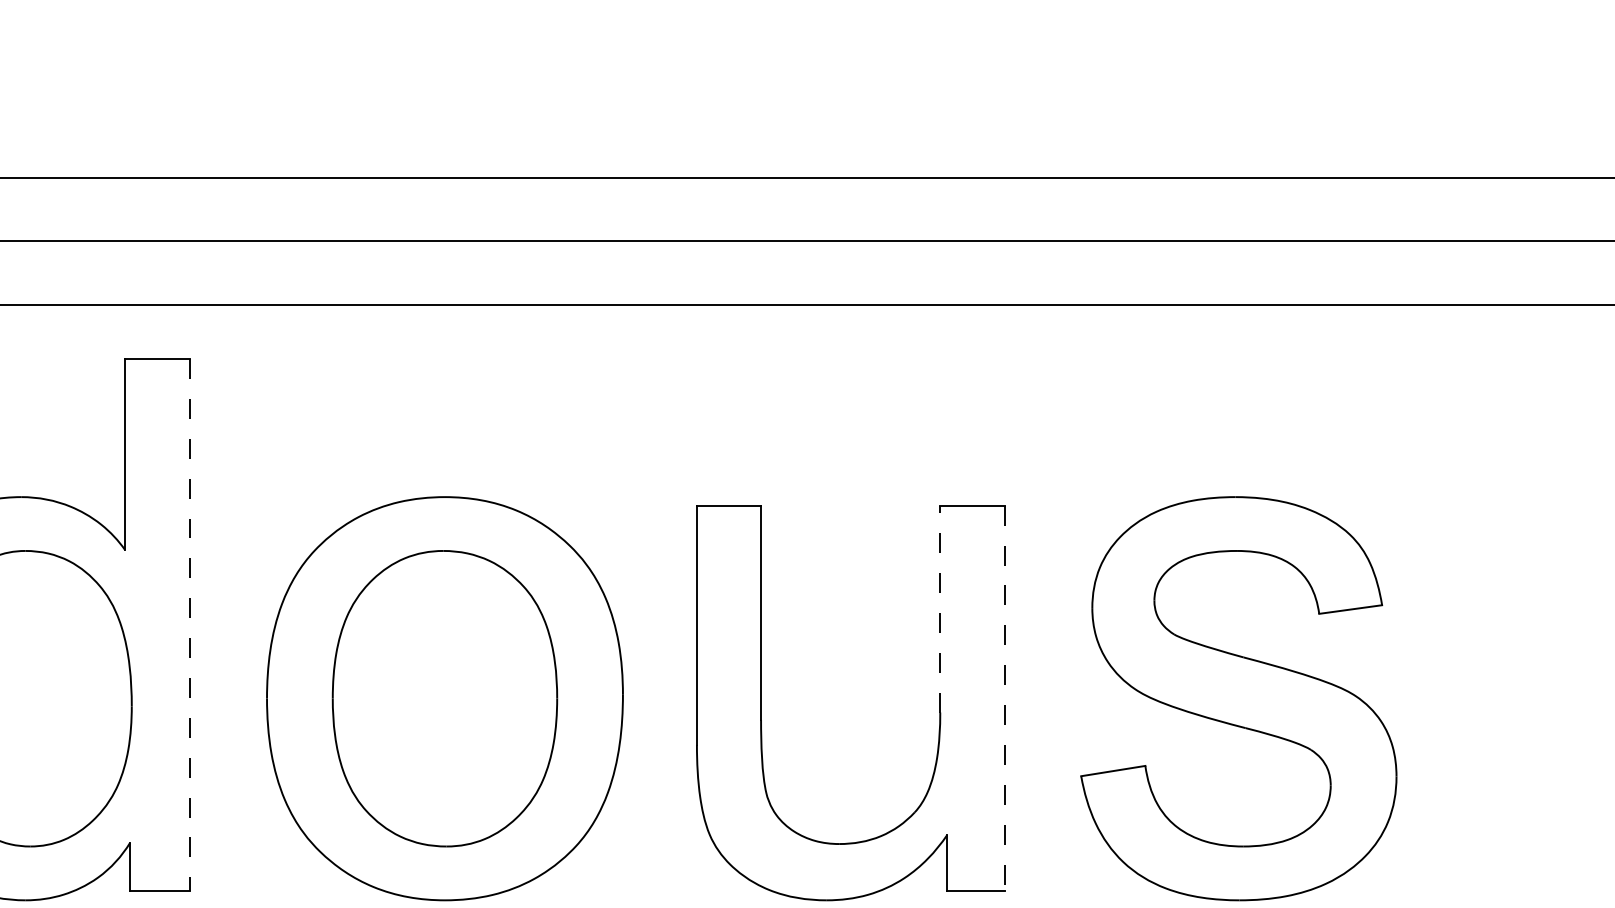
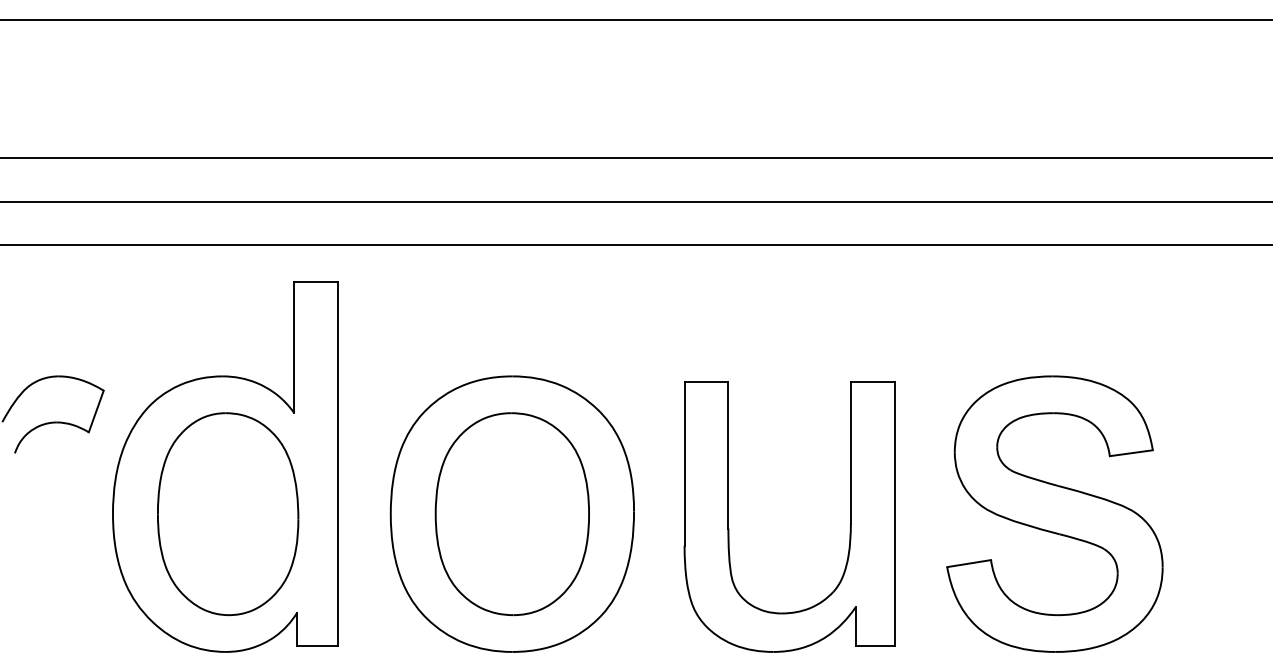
line: (939, 608) -> (850, 452), dashed -> solid
line: (190, 624) -> (338, 463), dashed -> solid
line: (1004, 699) -> (894, 514), dashed -> solid

